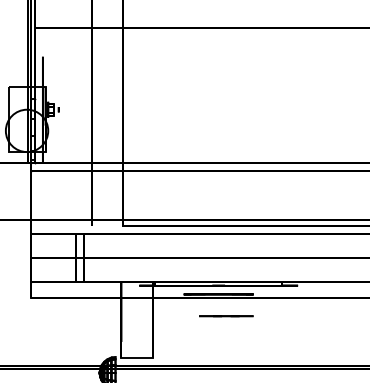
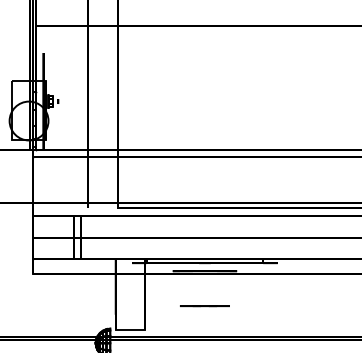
line: (225, 316) -> (204, 306), moved

